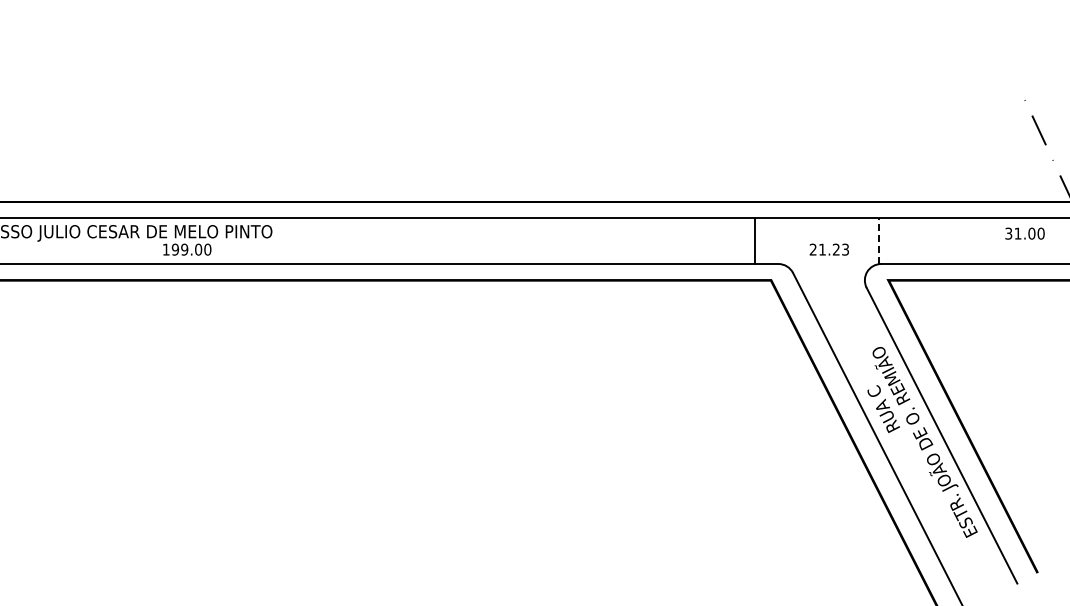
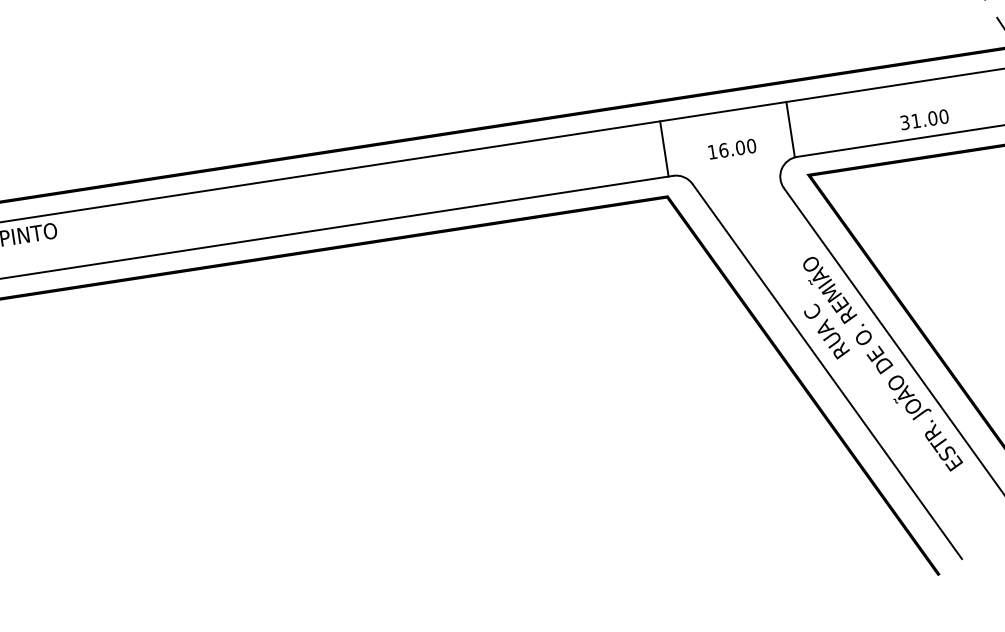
text: (1024, 233) -> (923, 119), moved
line: (754, 241) -> (664, 149), moved
line: (879, 241) -> (790, 130), dashed -> solid
text: (829, 249) -> (732, 148), 21.23 -> 16.00

